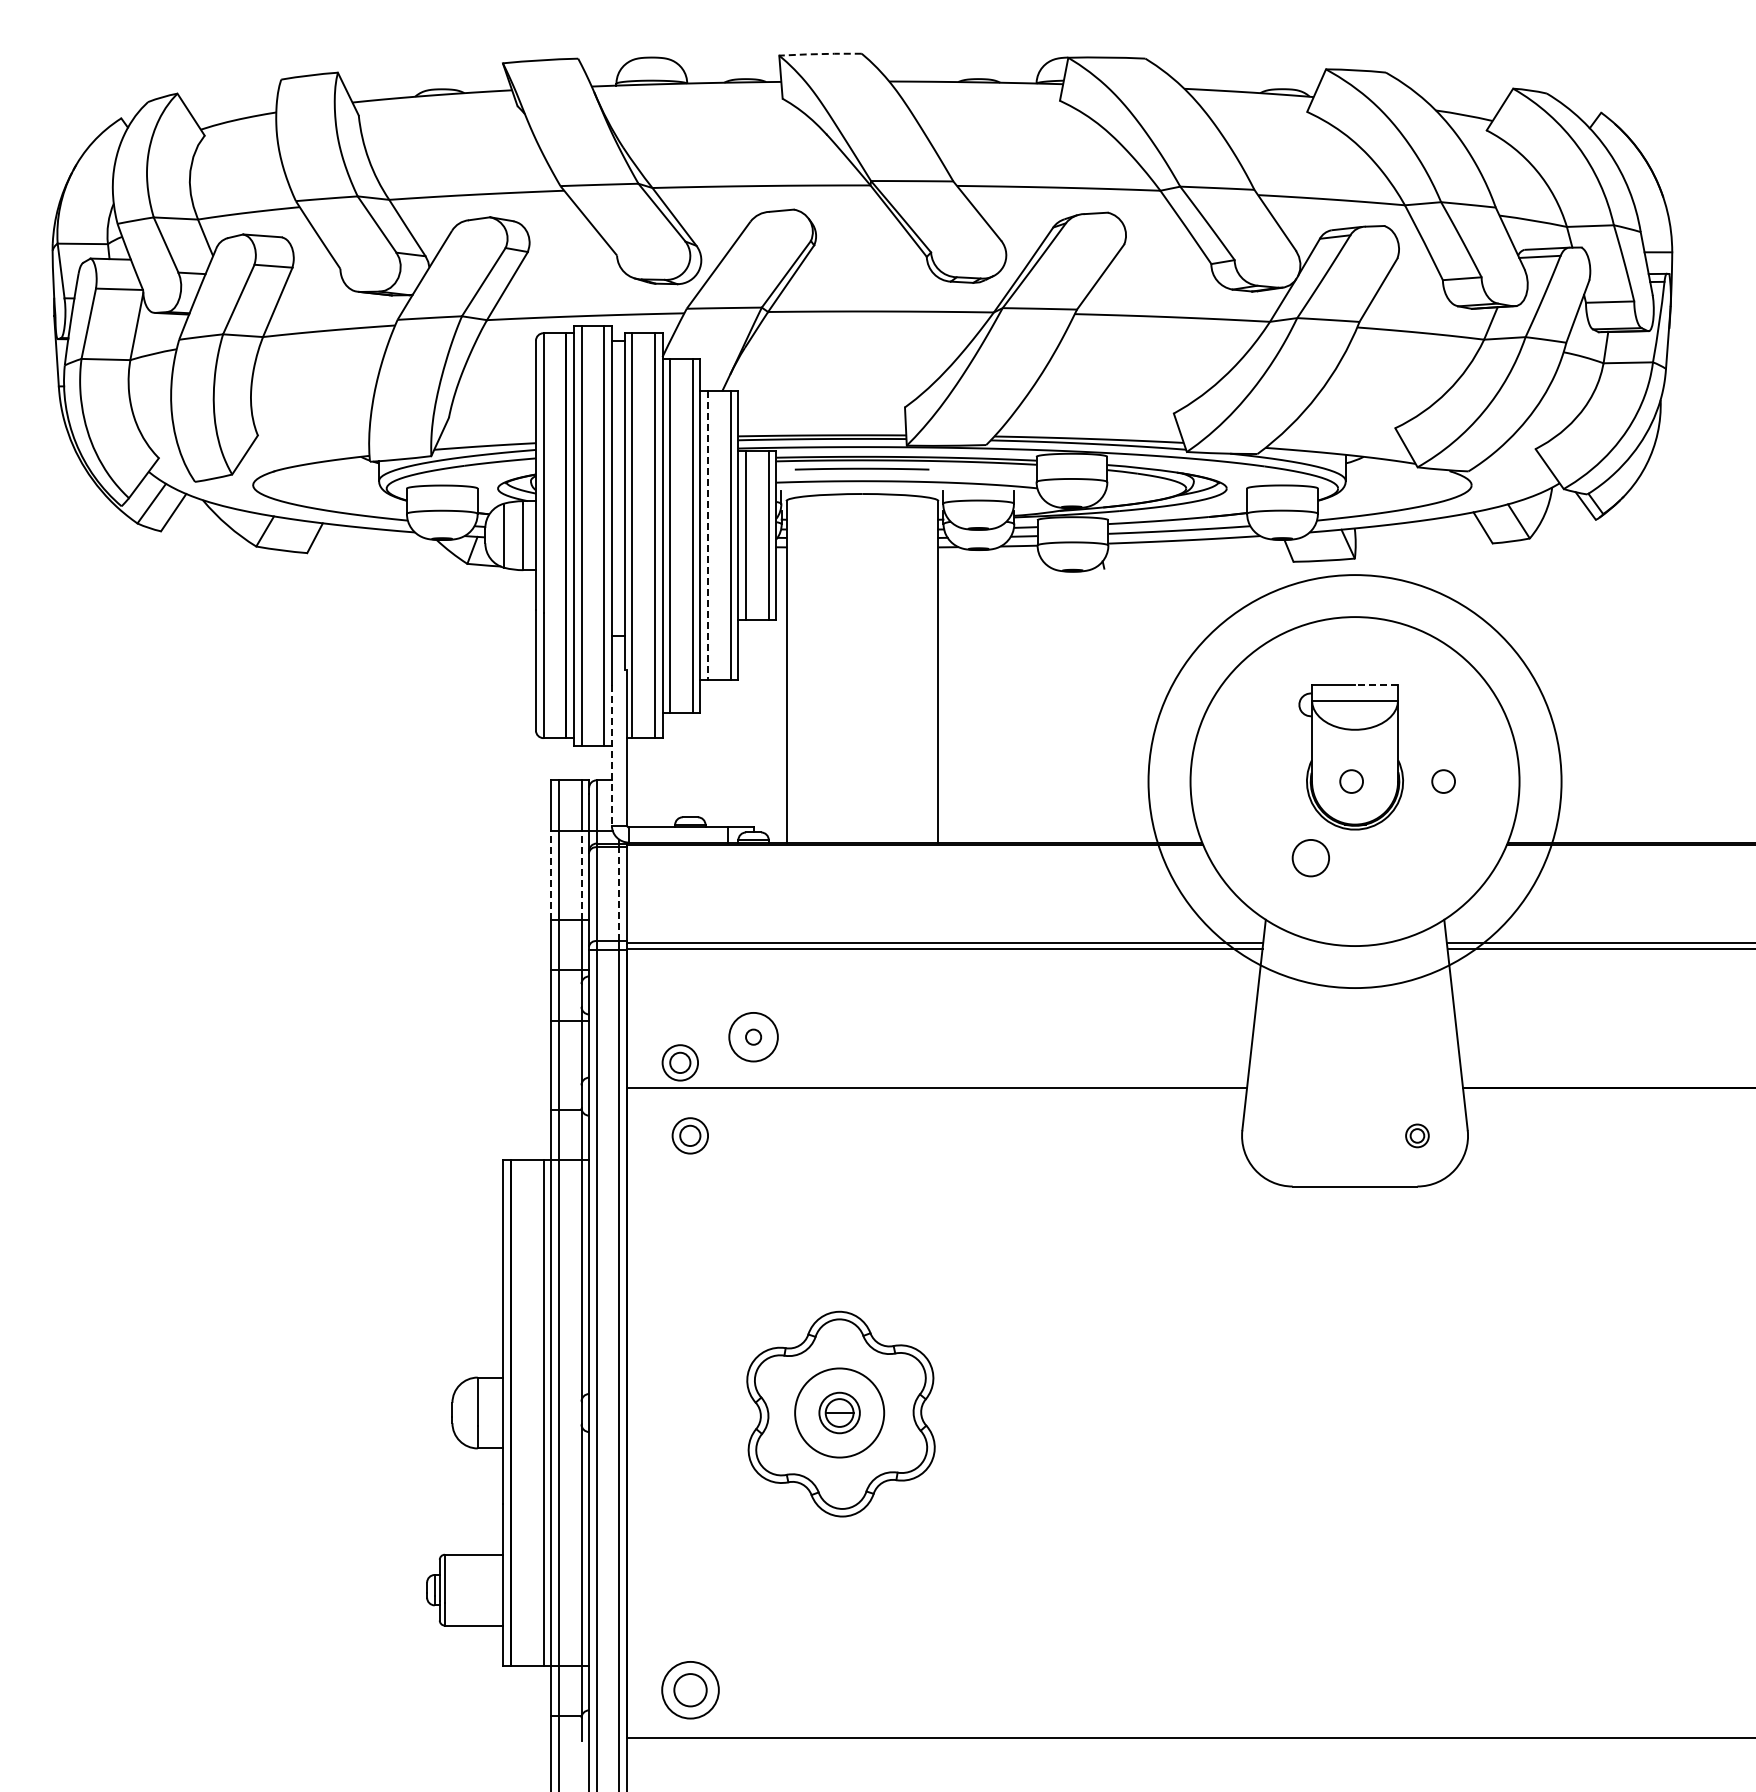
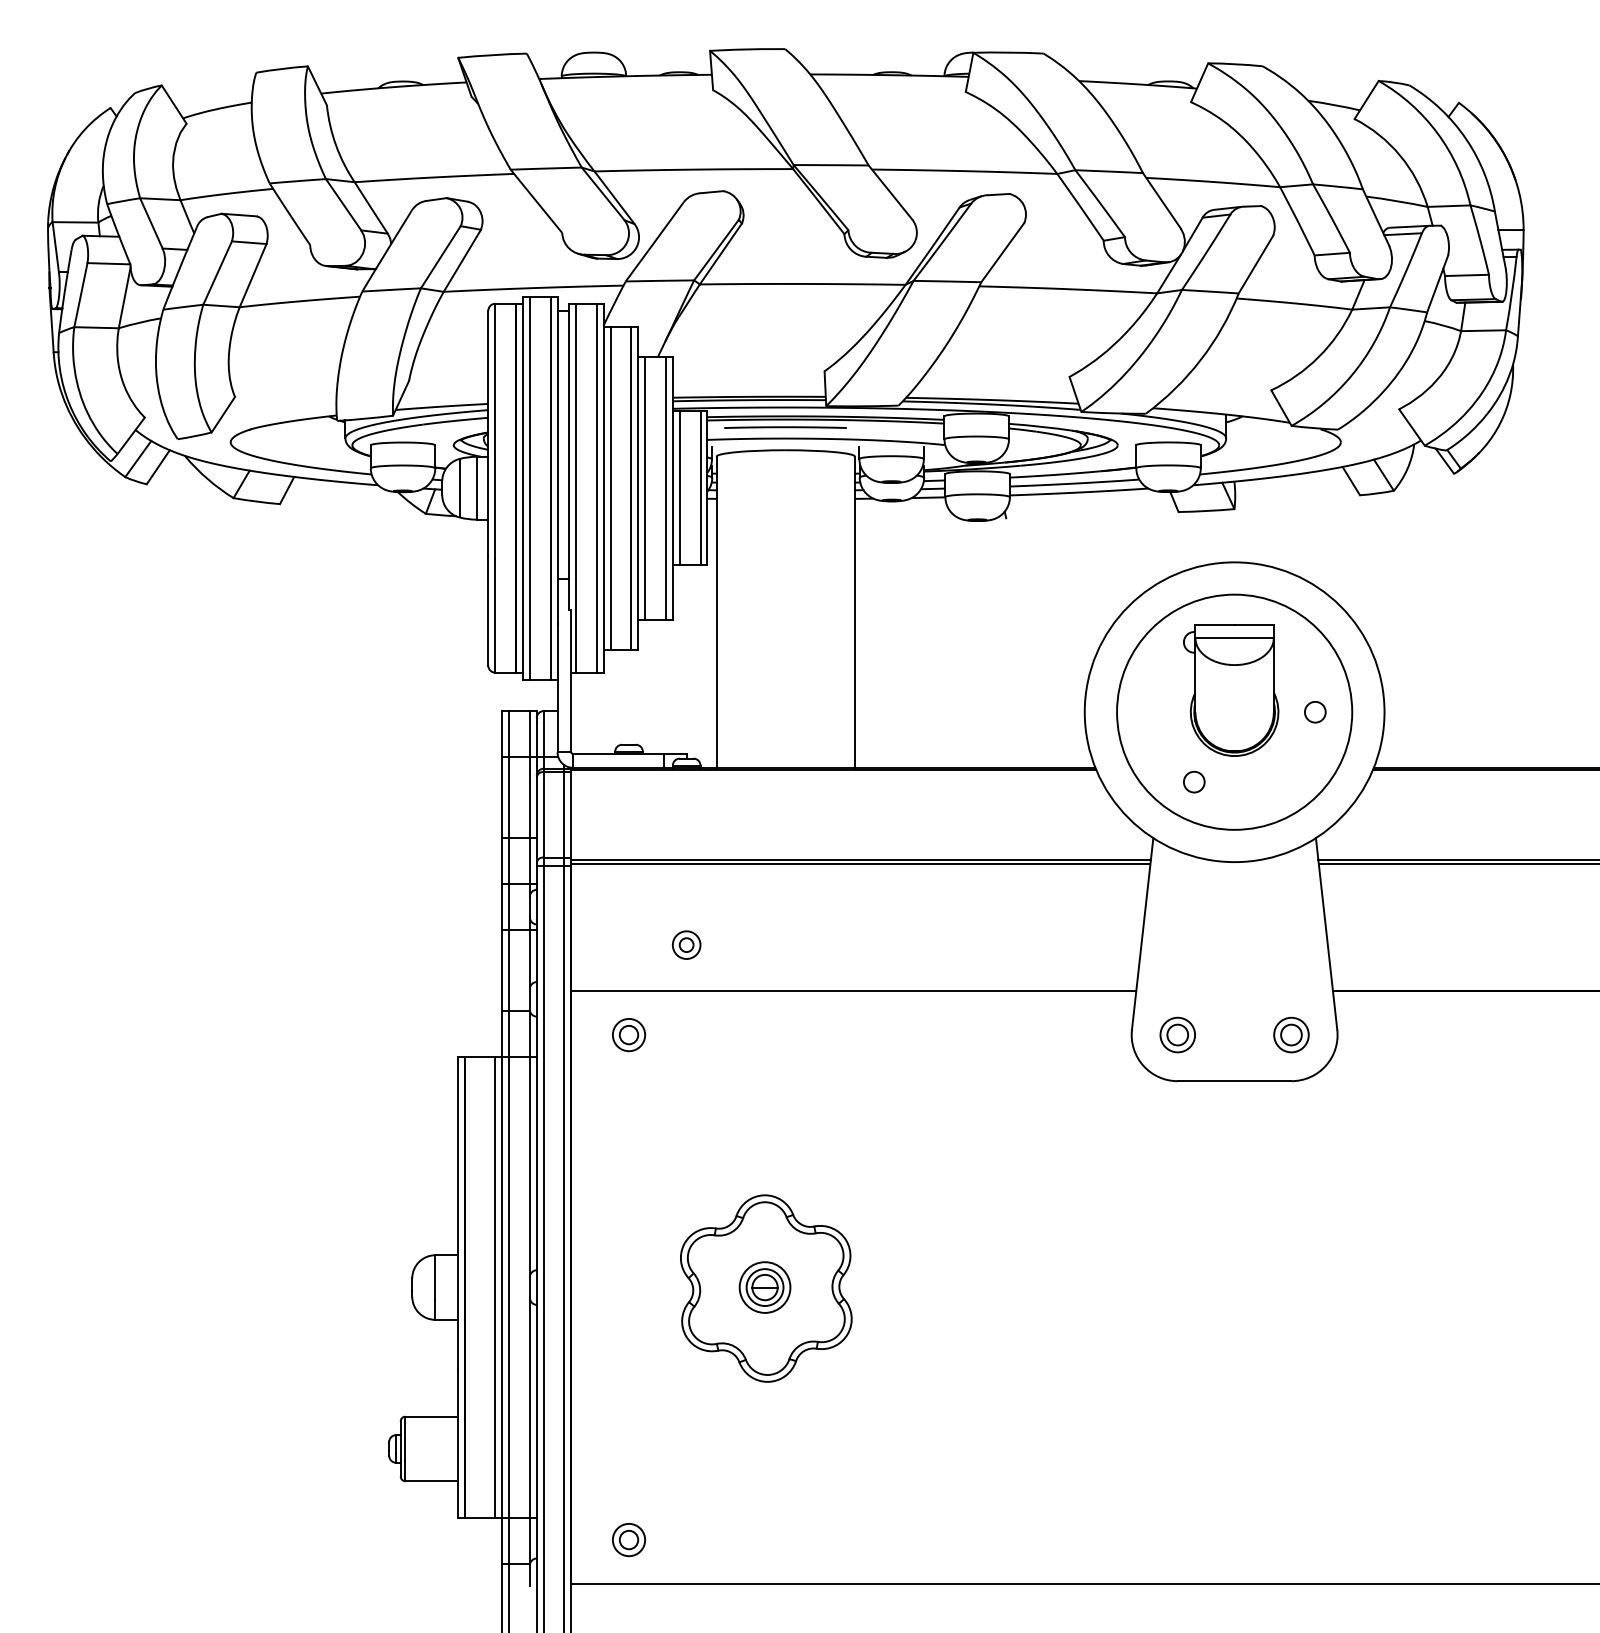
line: (820, 54) -> (747, 49), dashed -> solid
line: (708, 536) -> (645, 488), dashed -> solid
line: (1376, 685) -> (1254, 624), dashed -> solid
line: (611, 755) -> (557, 688), dashed -> solid
circle: (1351, 781) -> (1231, 712), removed
circle: (1354, 781) -> (1234, 712), size x0.62
circle: (1310, 858) -> (1194, 782), size x0.62
line: (551, 874) -> (502, 796), dashed -> solid
line: (581, 874) -> (529, 796), dashed -> solid
line: (619, 894) -> (564, 815), dashed -> solid
circle: (753, 1037) -> (686, 945), size x0.62
part: (679, 1062) -> (619, 968), removed
part: (1292, 1135) -> (1177, 1034), added
part: (1417, 1135) -> (1291, 1034), size x1.67
circle: (839, 1412) -> (764, 1287), size x0.62
part: (689, 1689) -> (628, 1539), size x0.62

